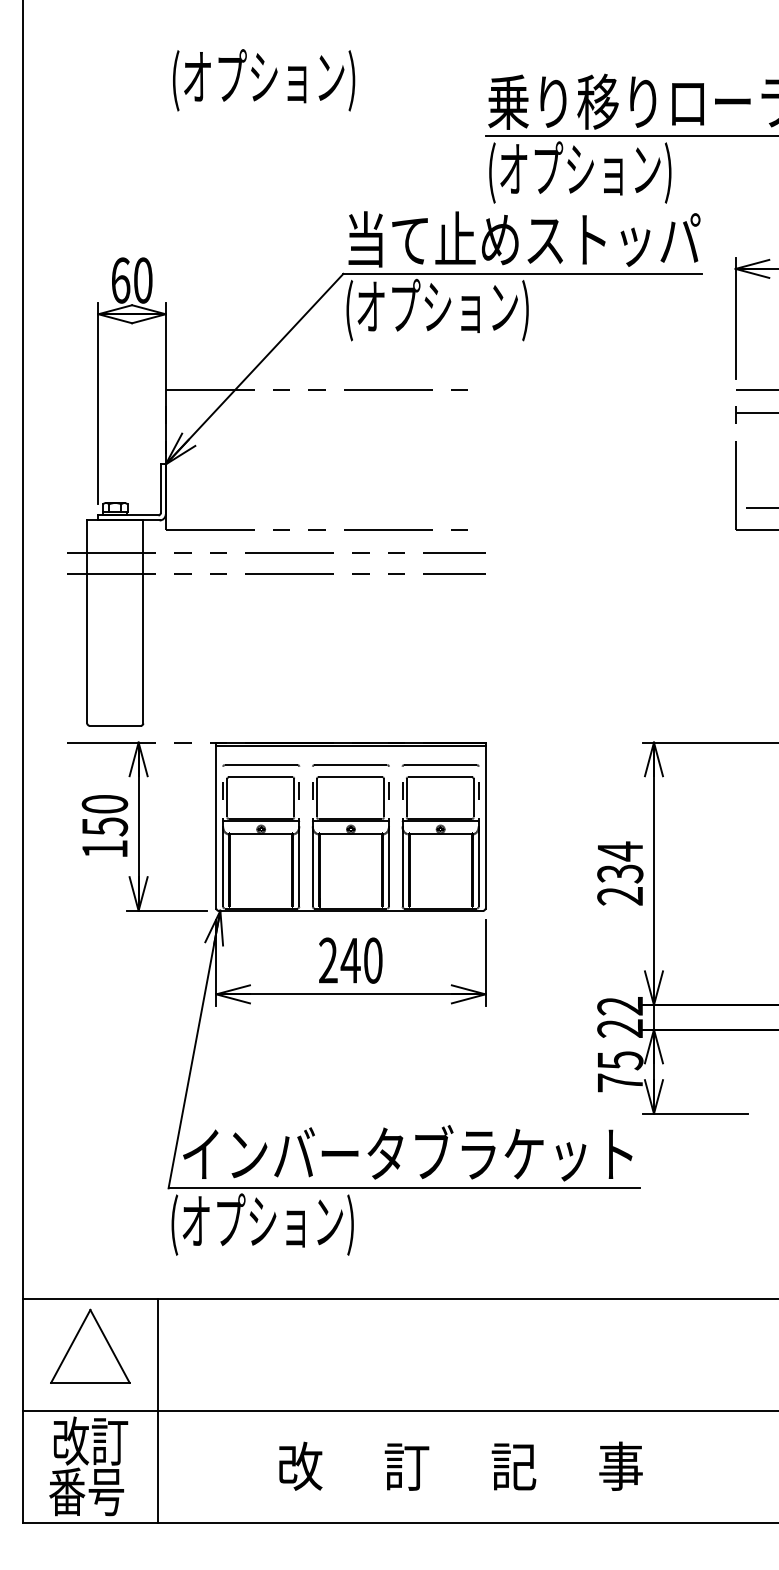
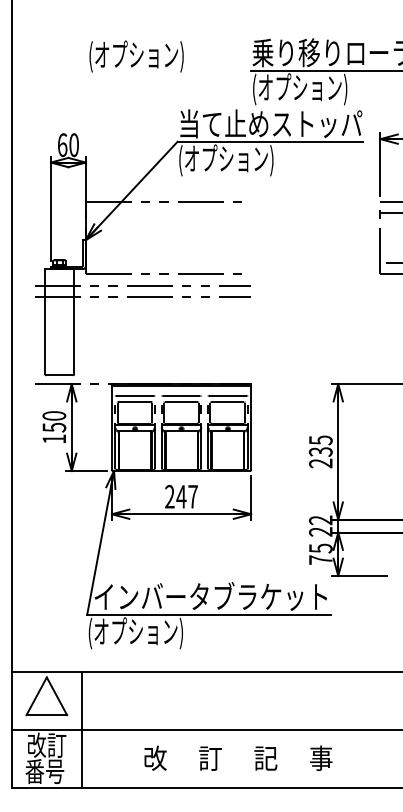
text: (263, 80) -> (136, 56), moved
text: (619, 851) -> (320, 440), 234 -> 235
text: (372, 960) -> (192, 496), 240 -> 247

